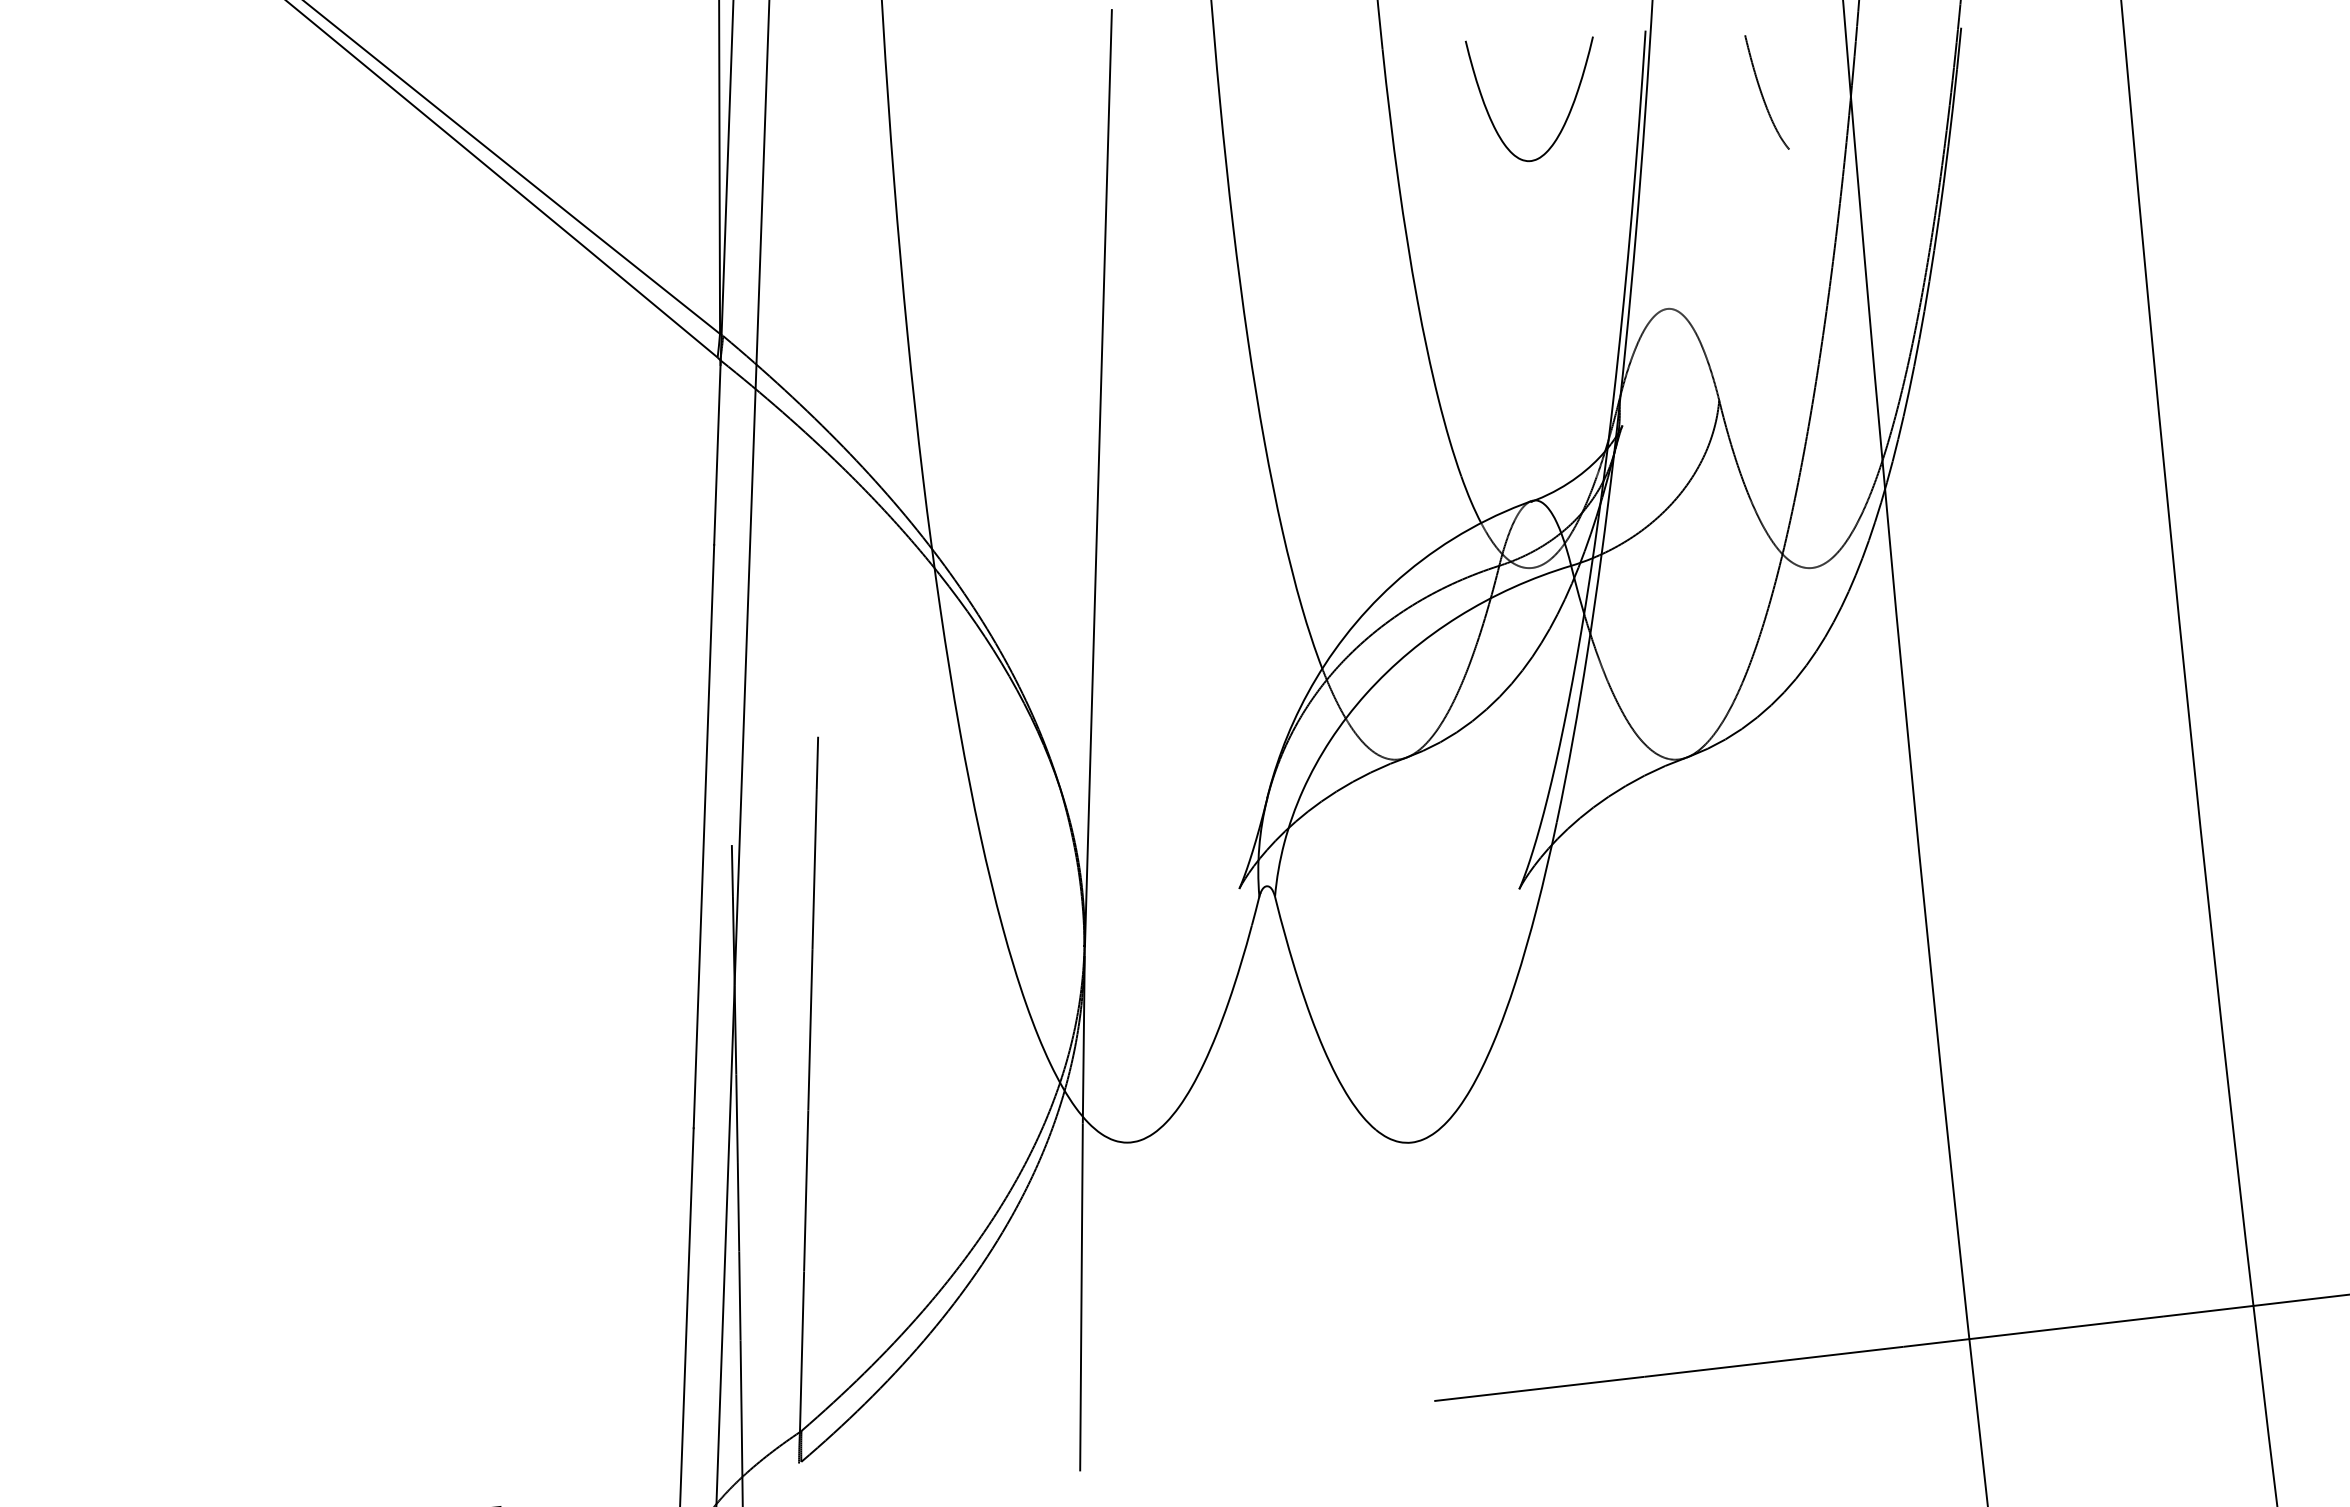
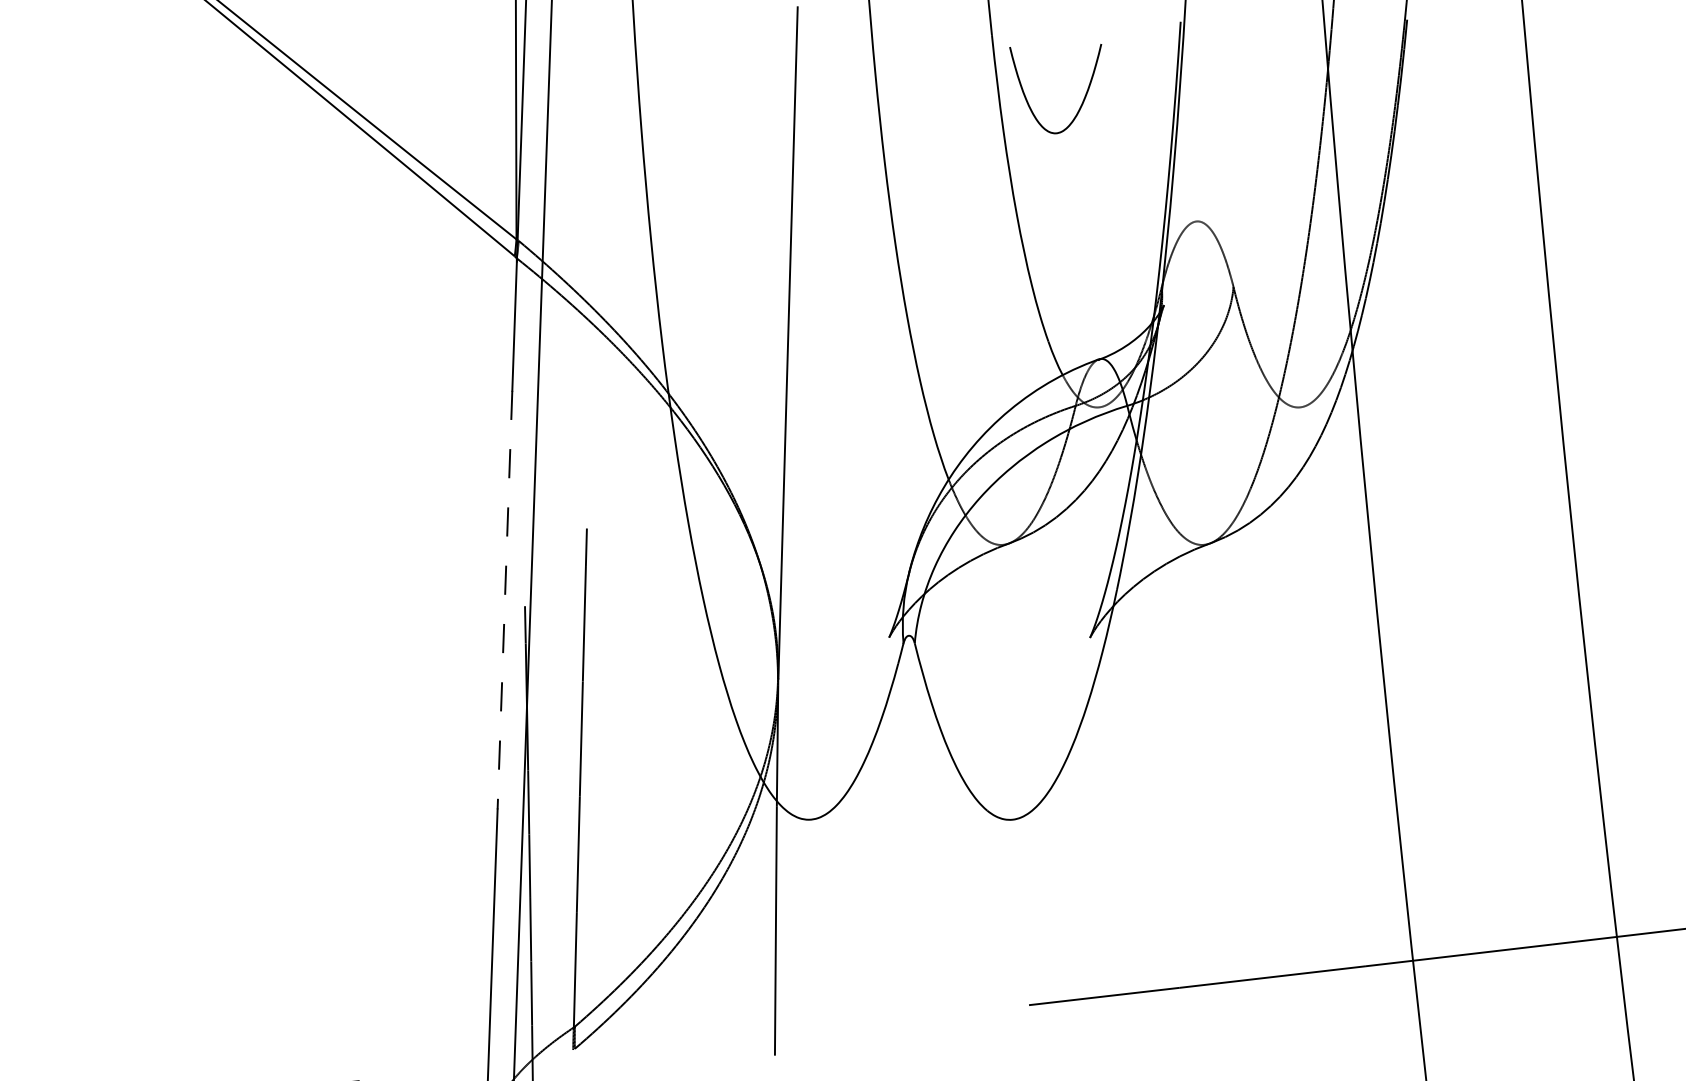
curve: (1762, 92) -> (1264, 66), removed
curve: (1489, 113) -> (1027, 99), moved
line: (703, 836) -> (504, 600), solid -> dashed

